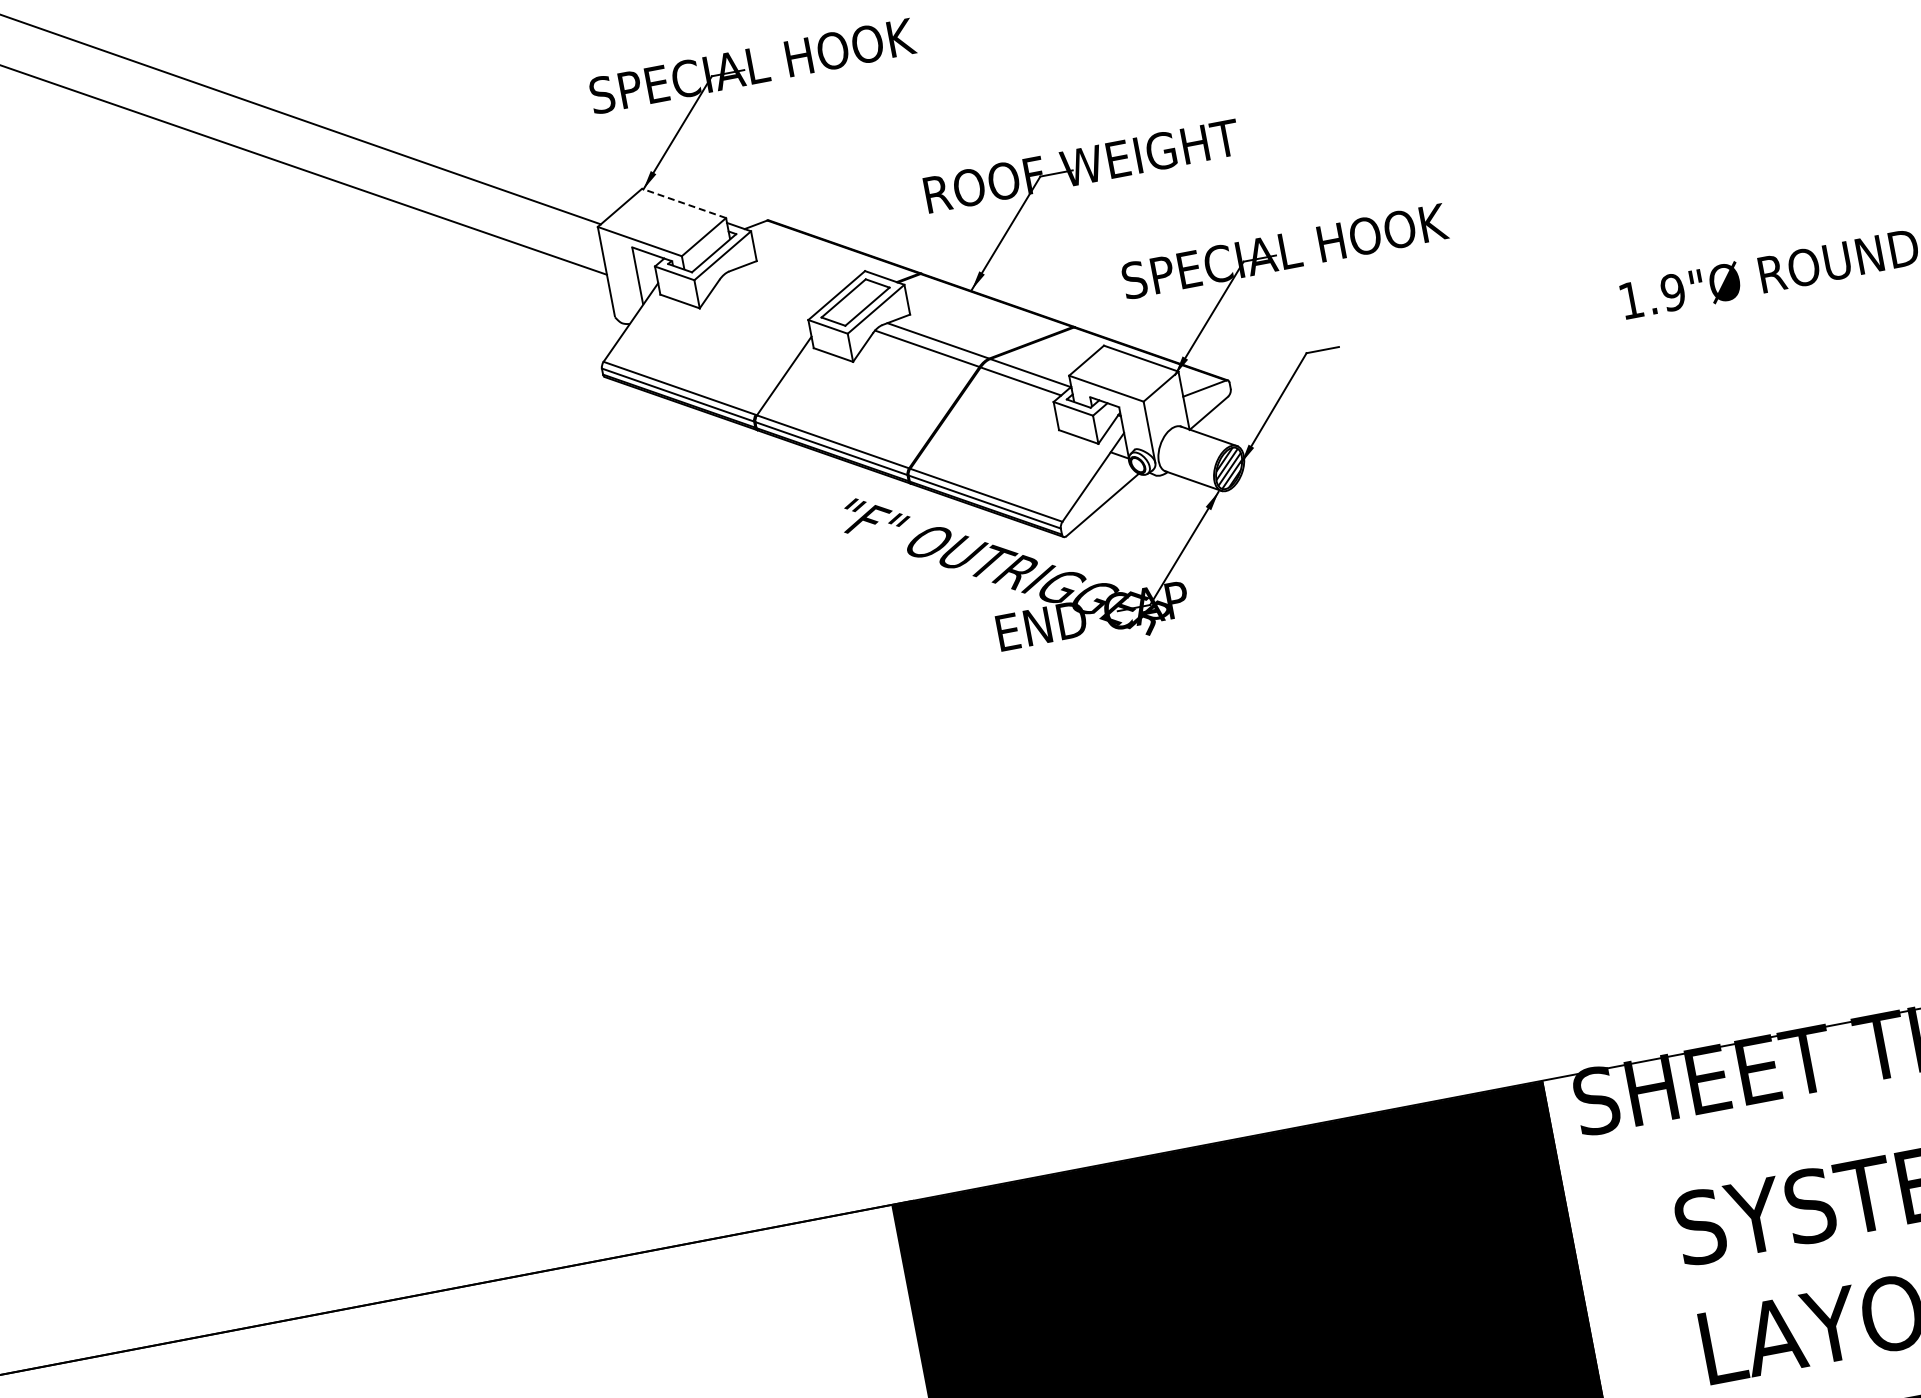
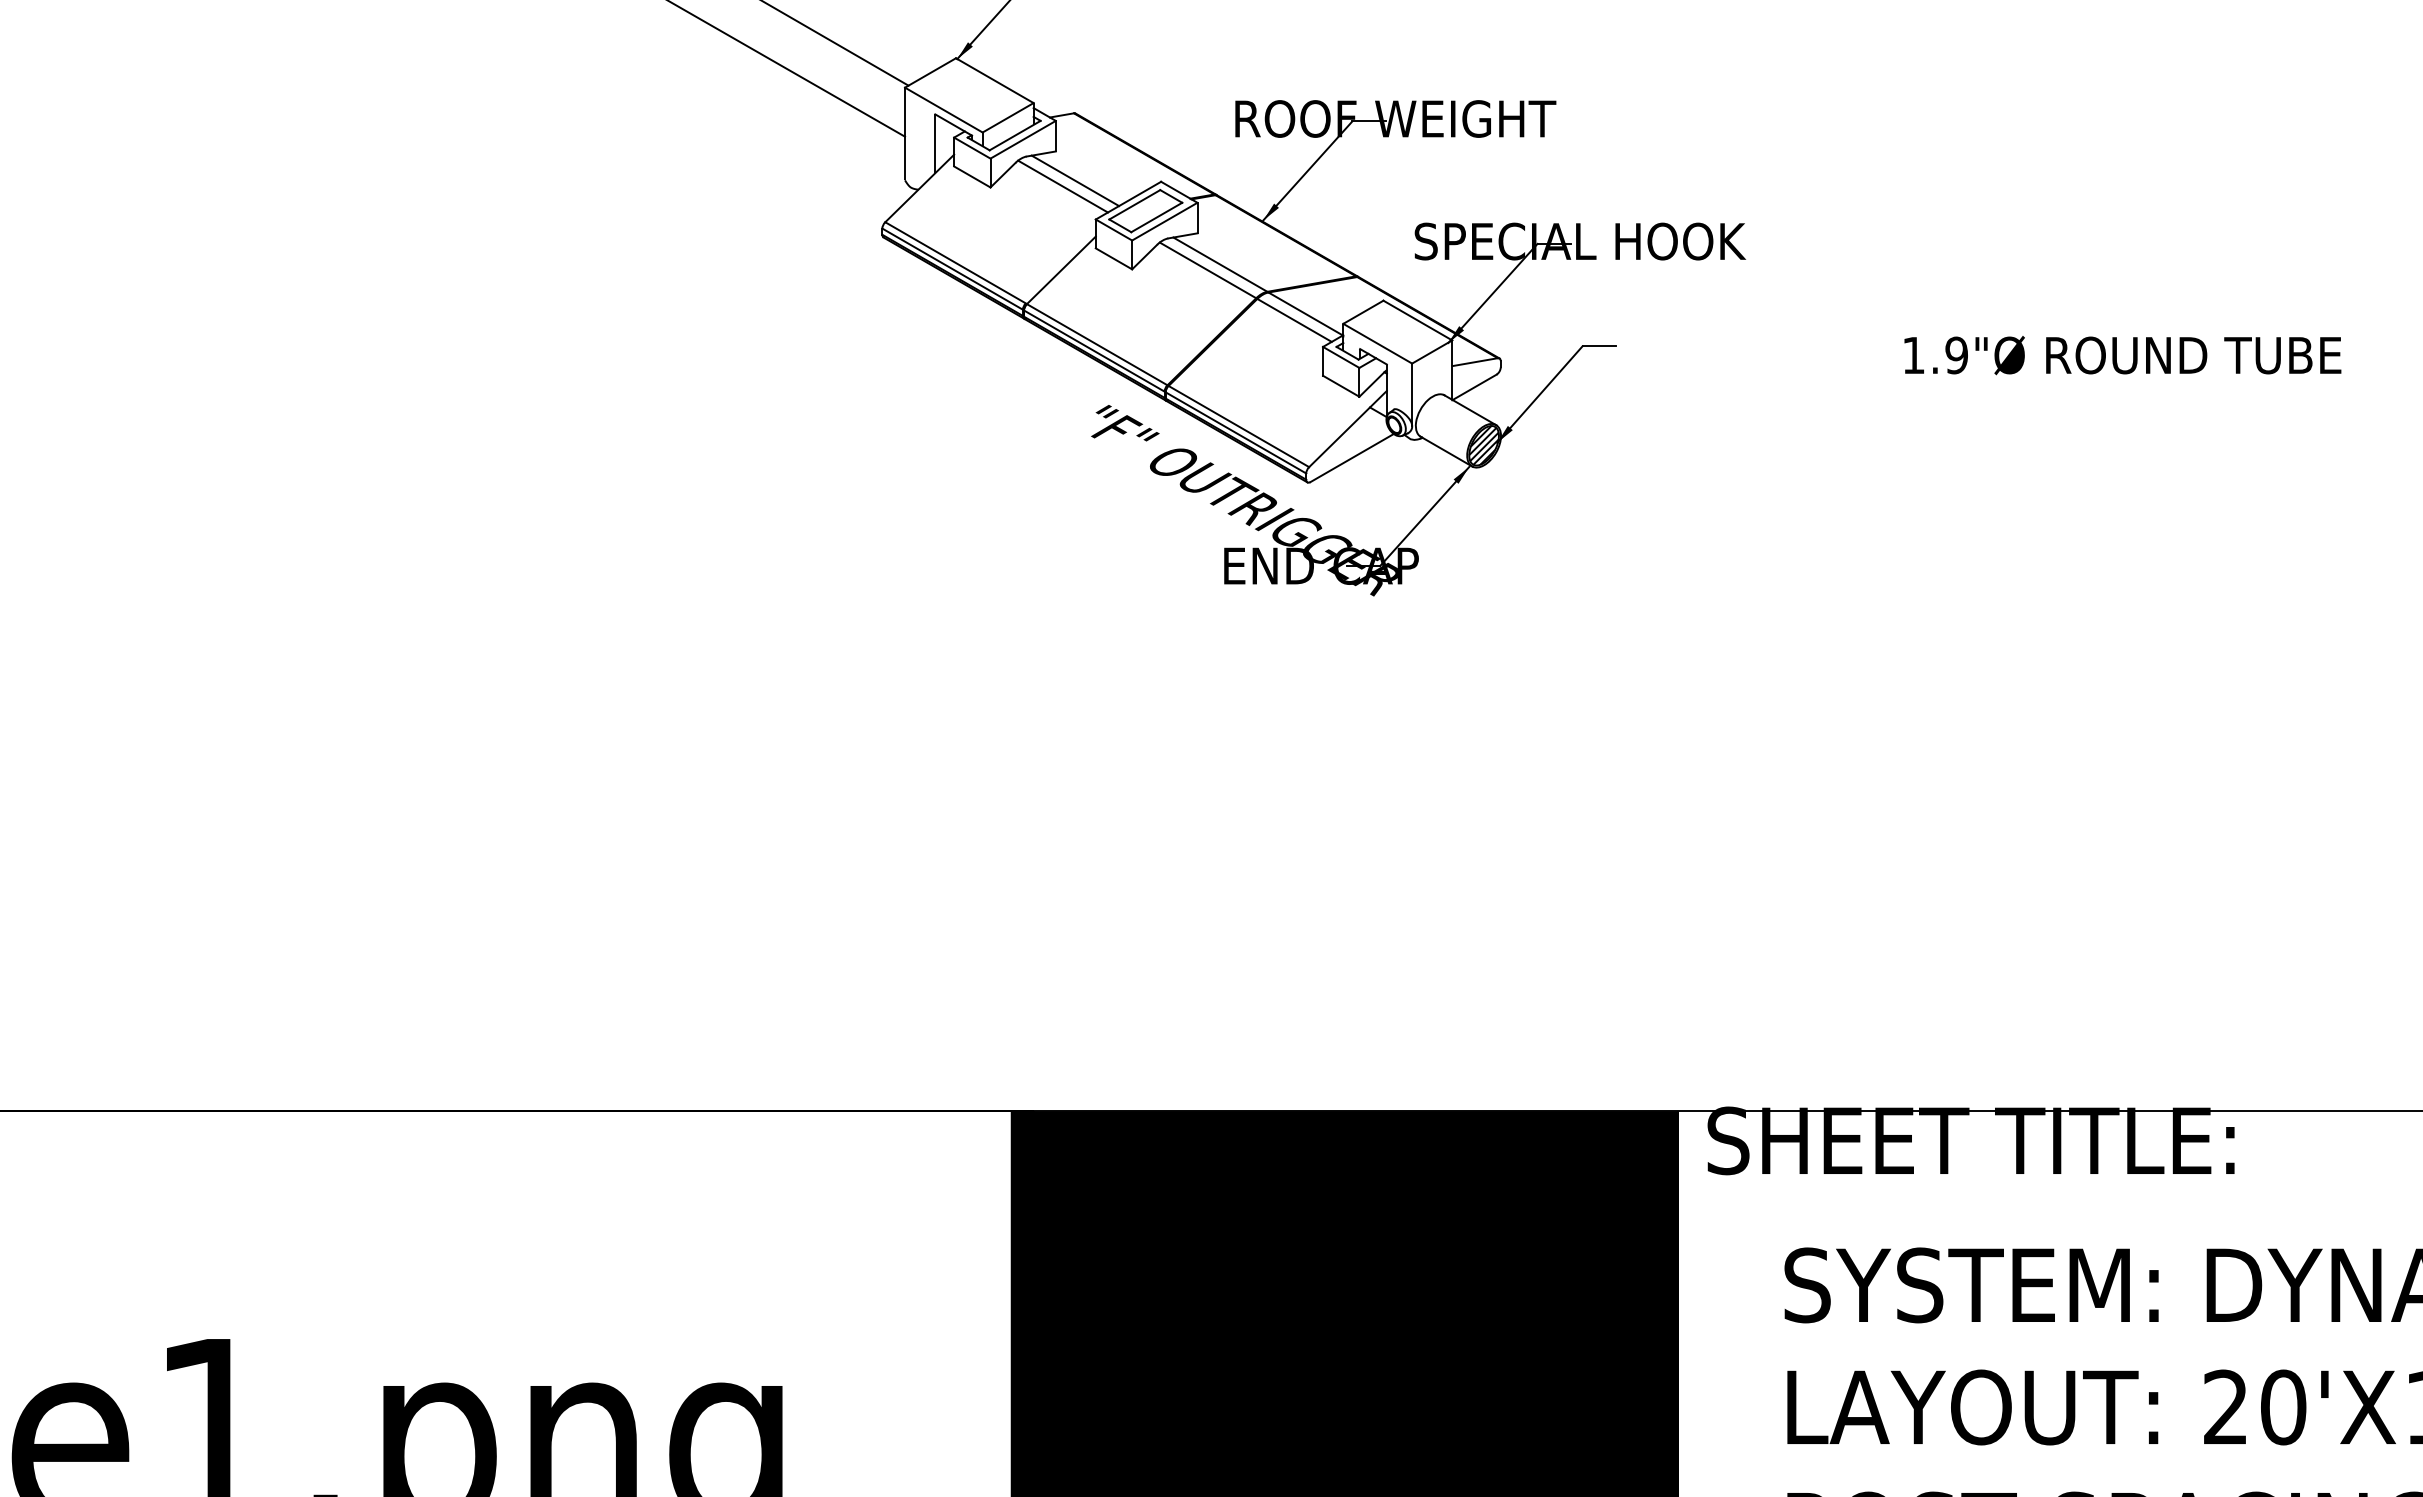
line: (683, 203) -> (994, 80), dashed -> solid
line: (781, 285) -> (1075, 180), added
line: (769, 294) -> (1062, 186), added

